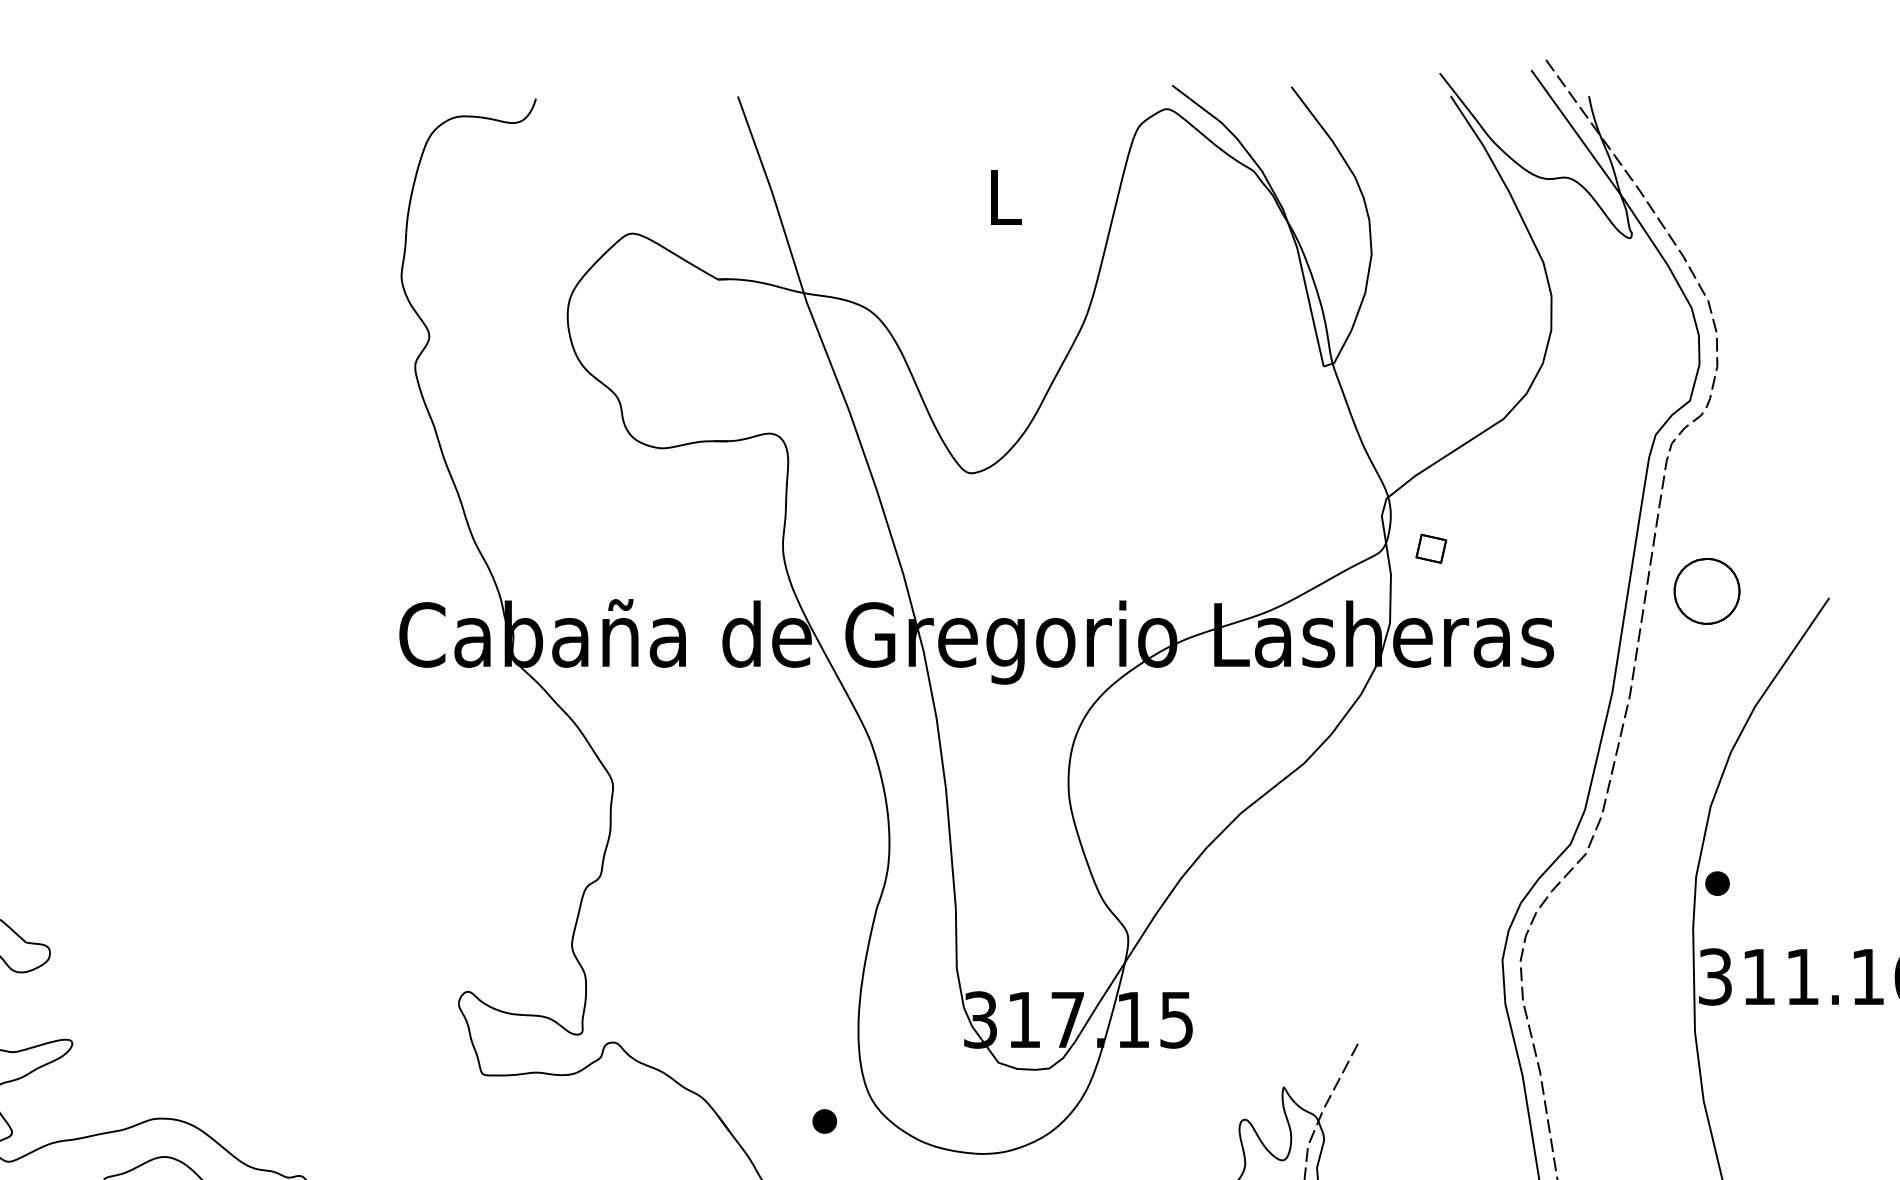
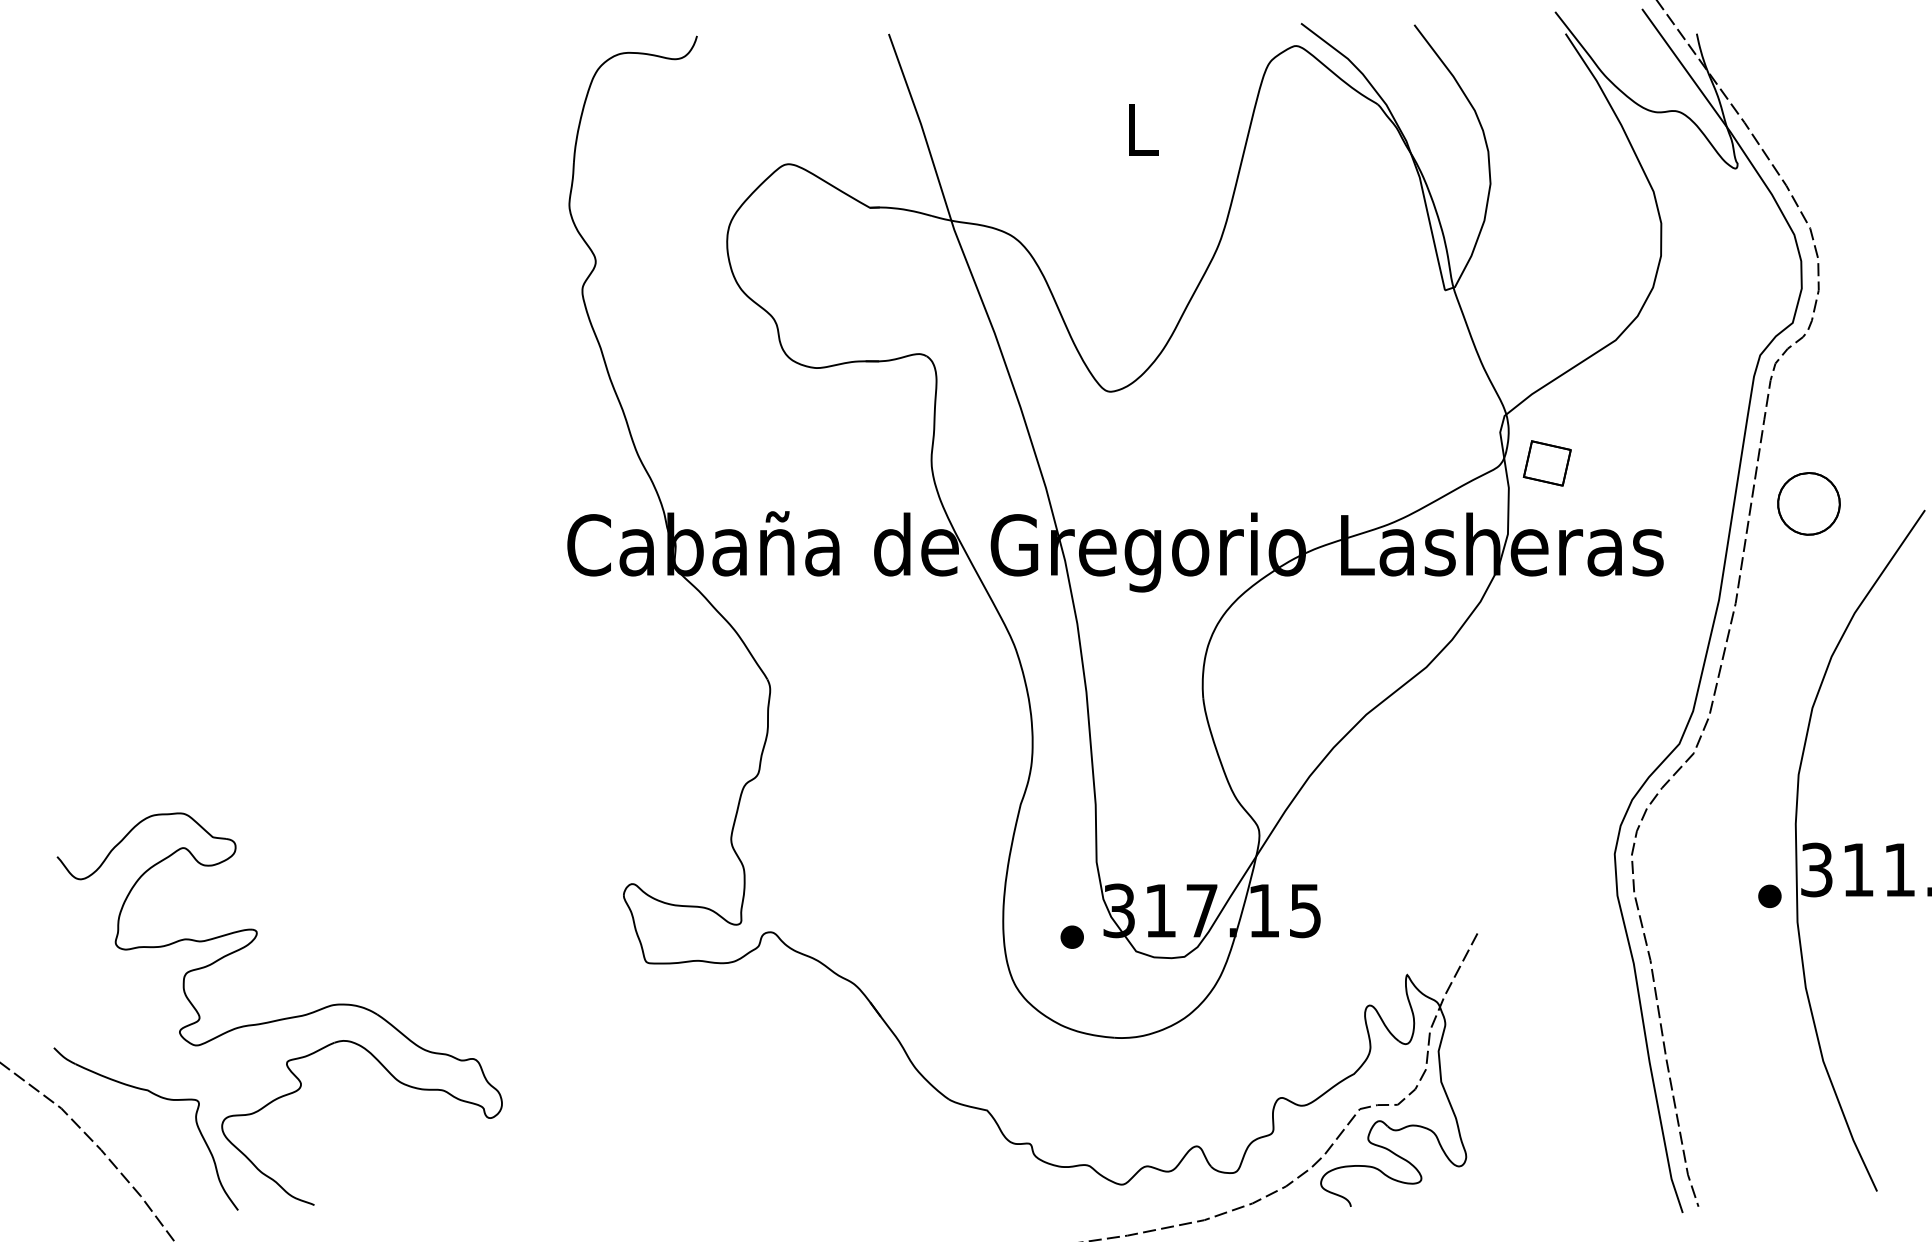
part: (1430, 548) -> (1546, 463), size x1.67
part: (1717, 883) -> (1769, 896), moved
part: (823, 1120) -> (1071, 936), moved

